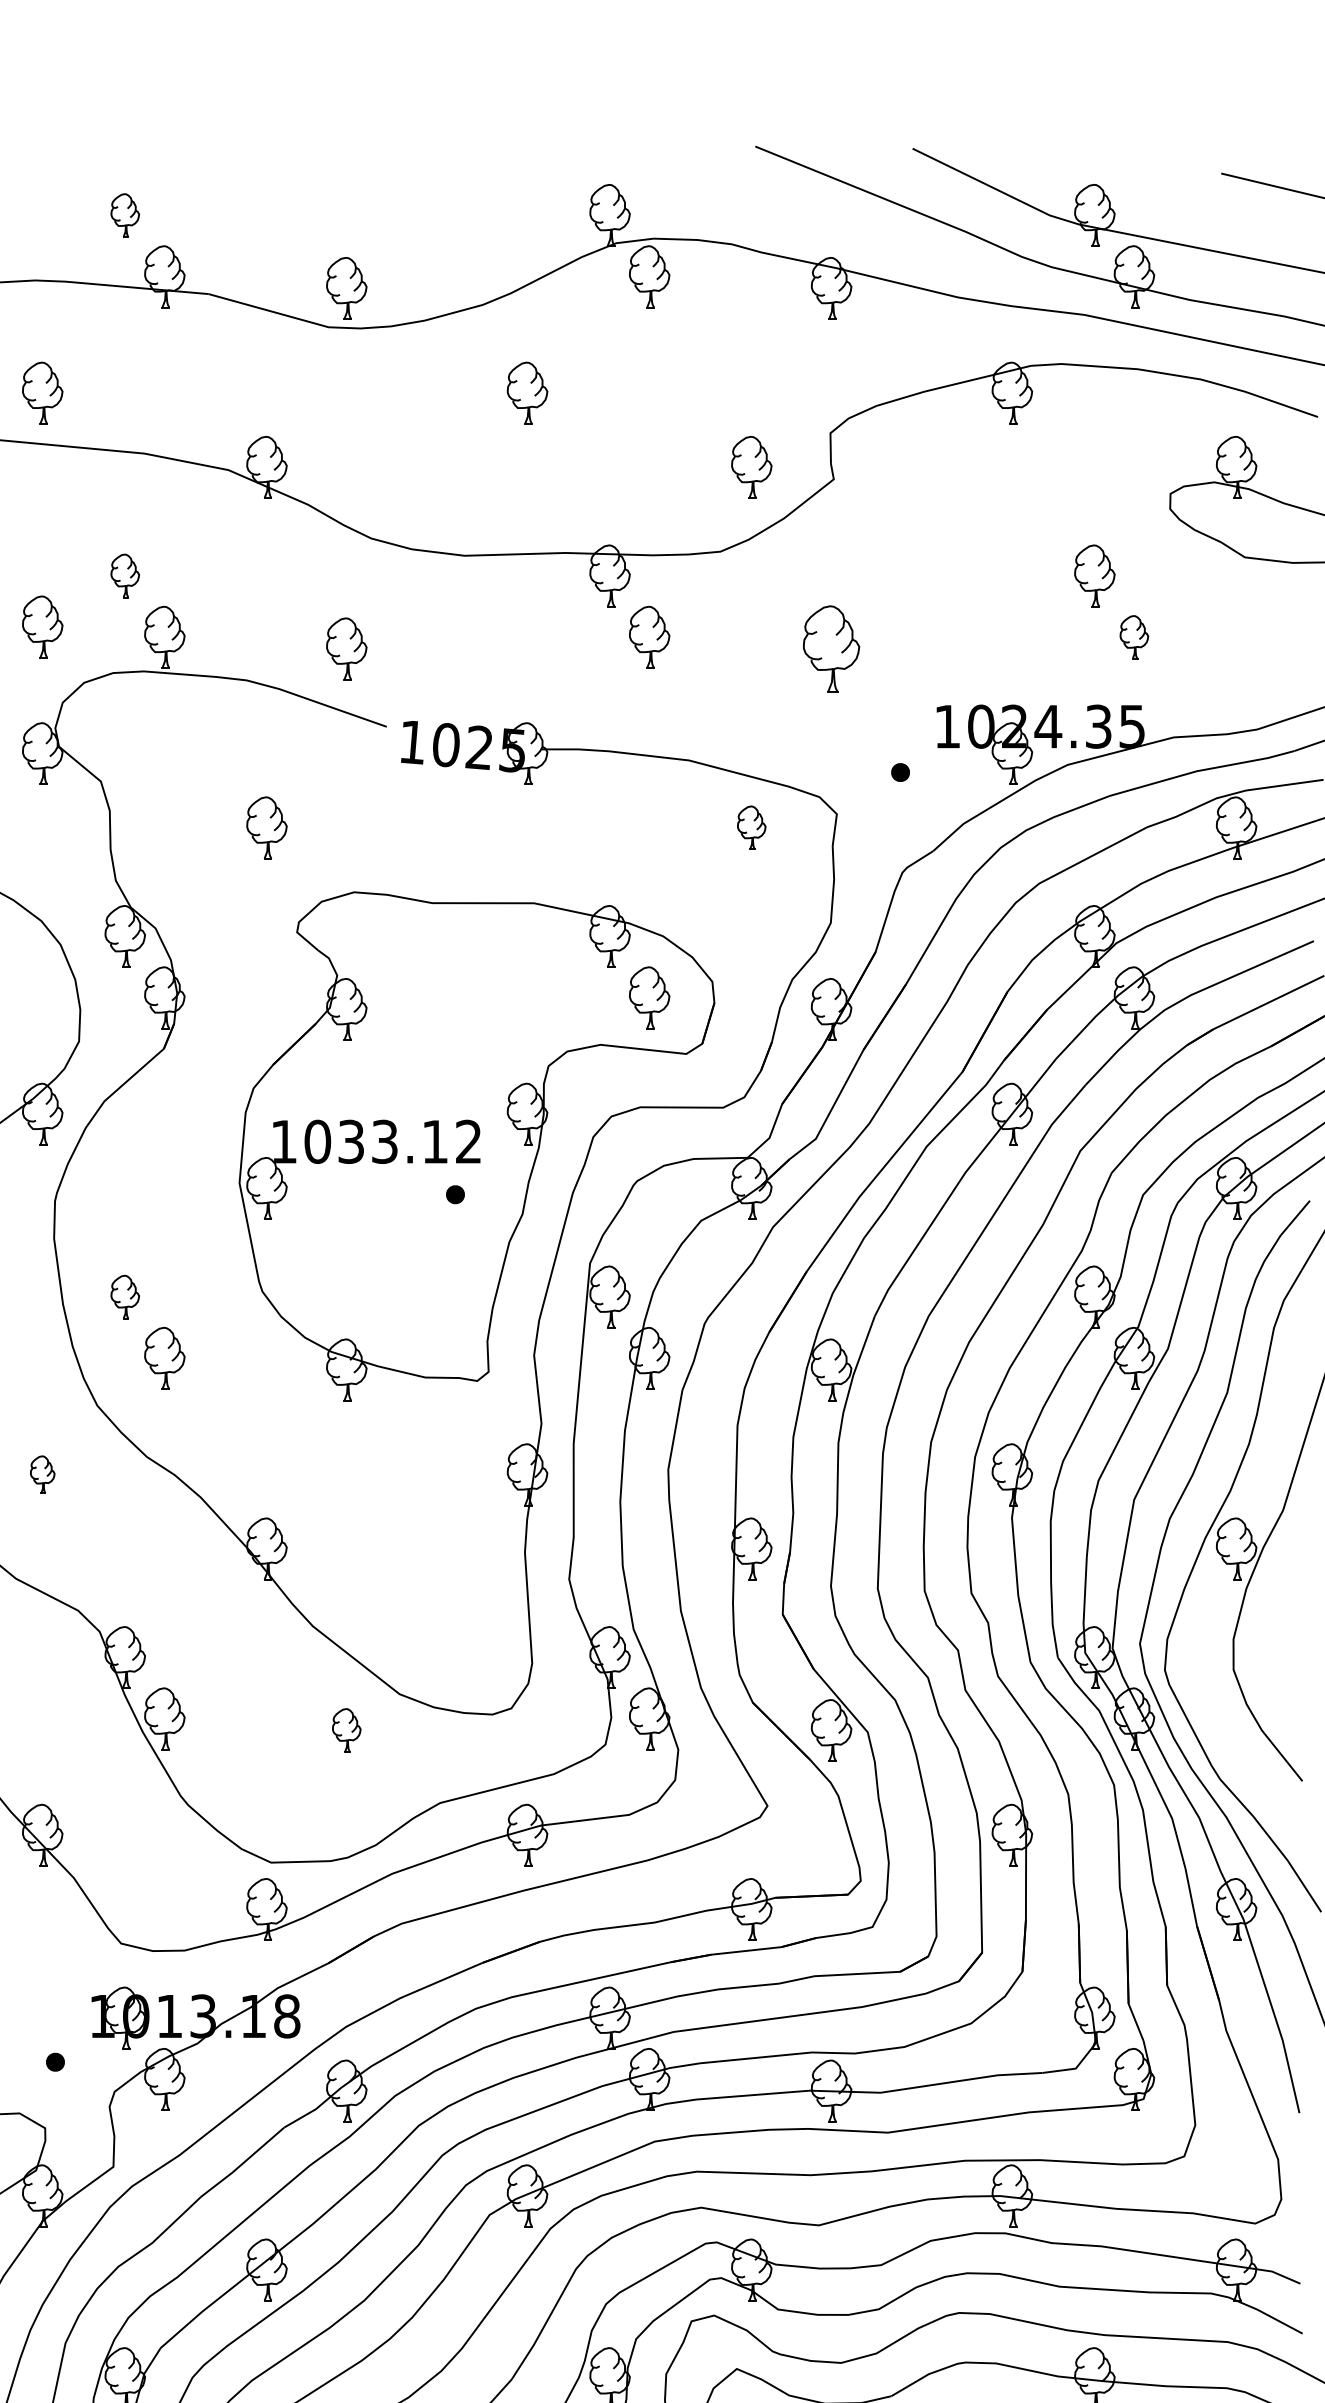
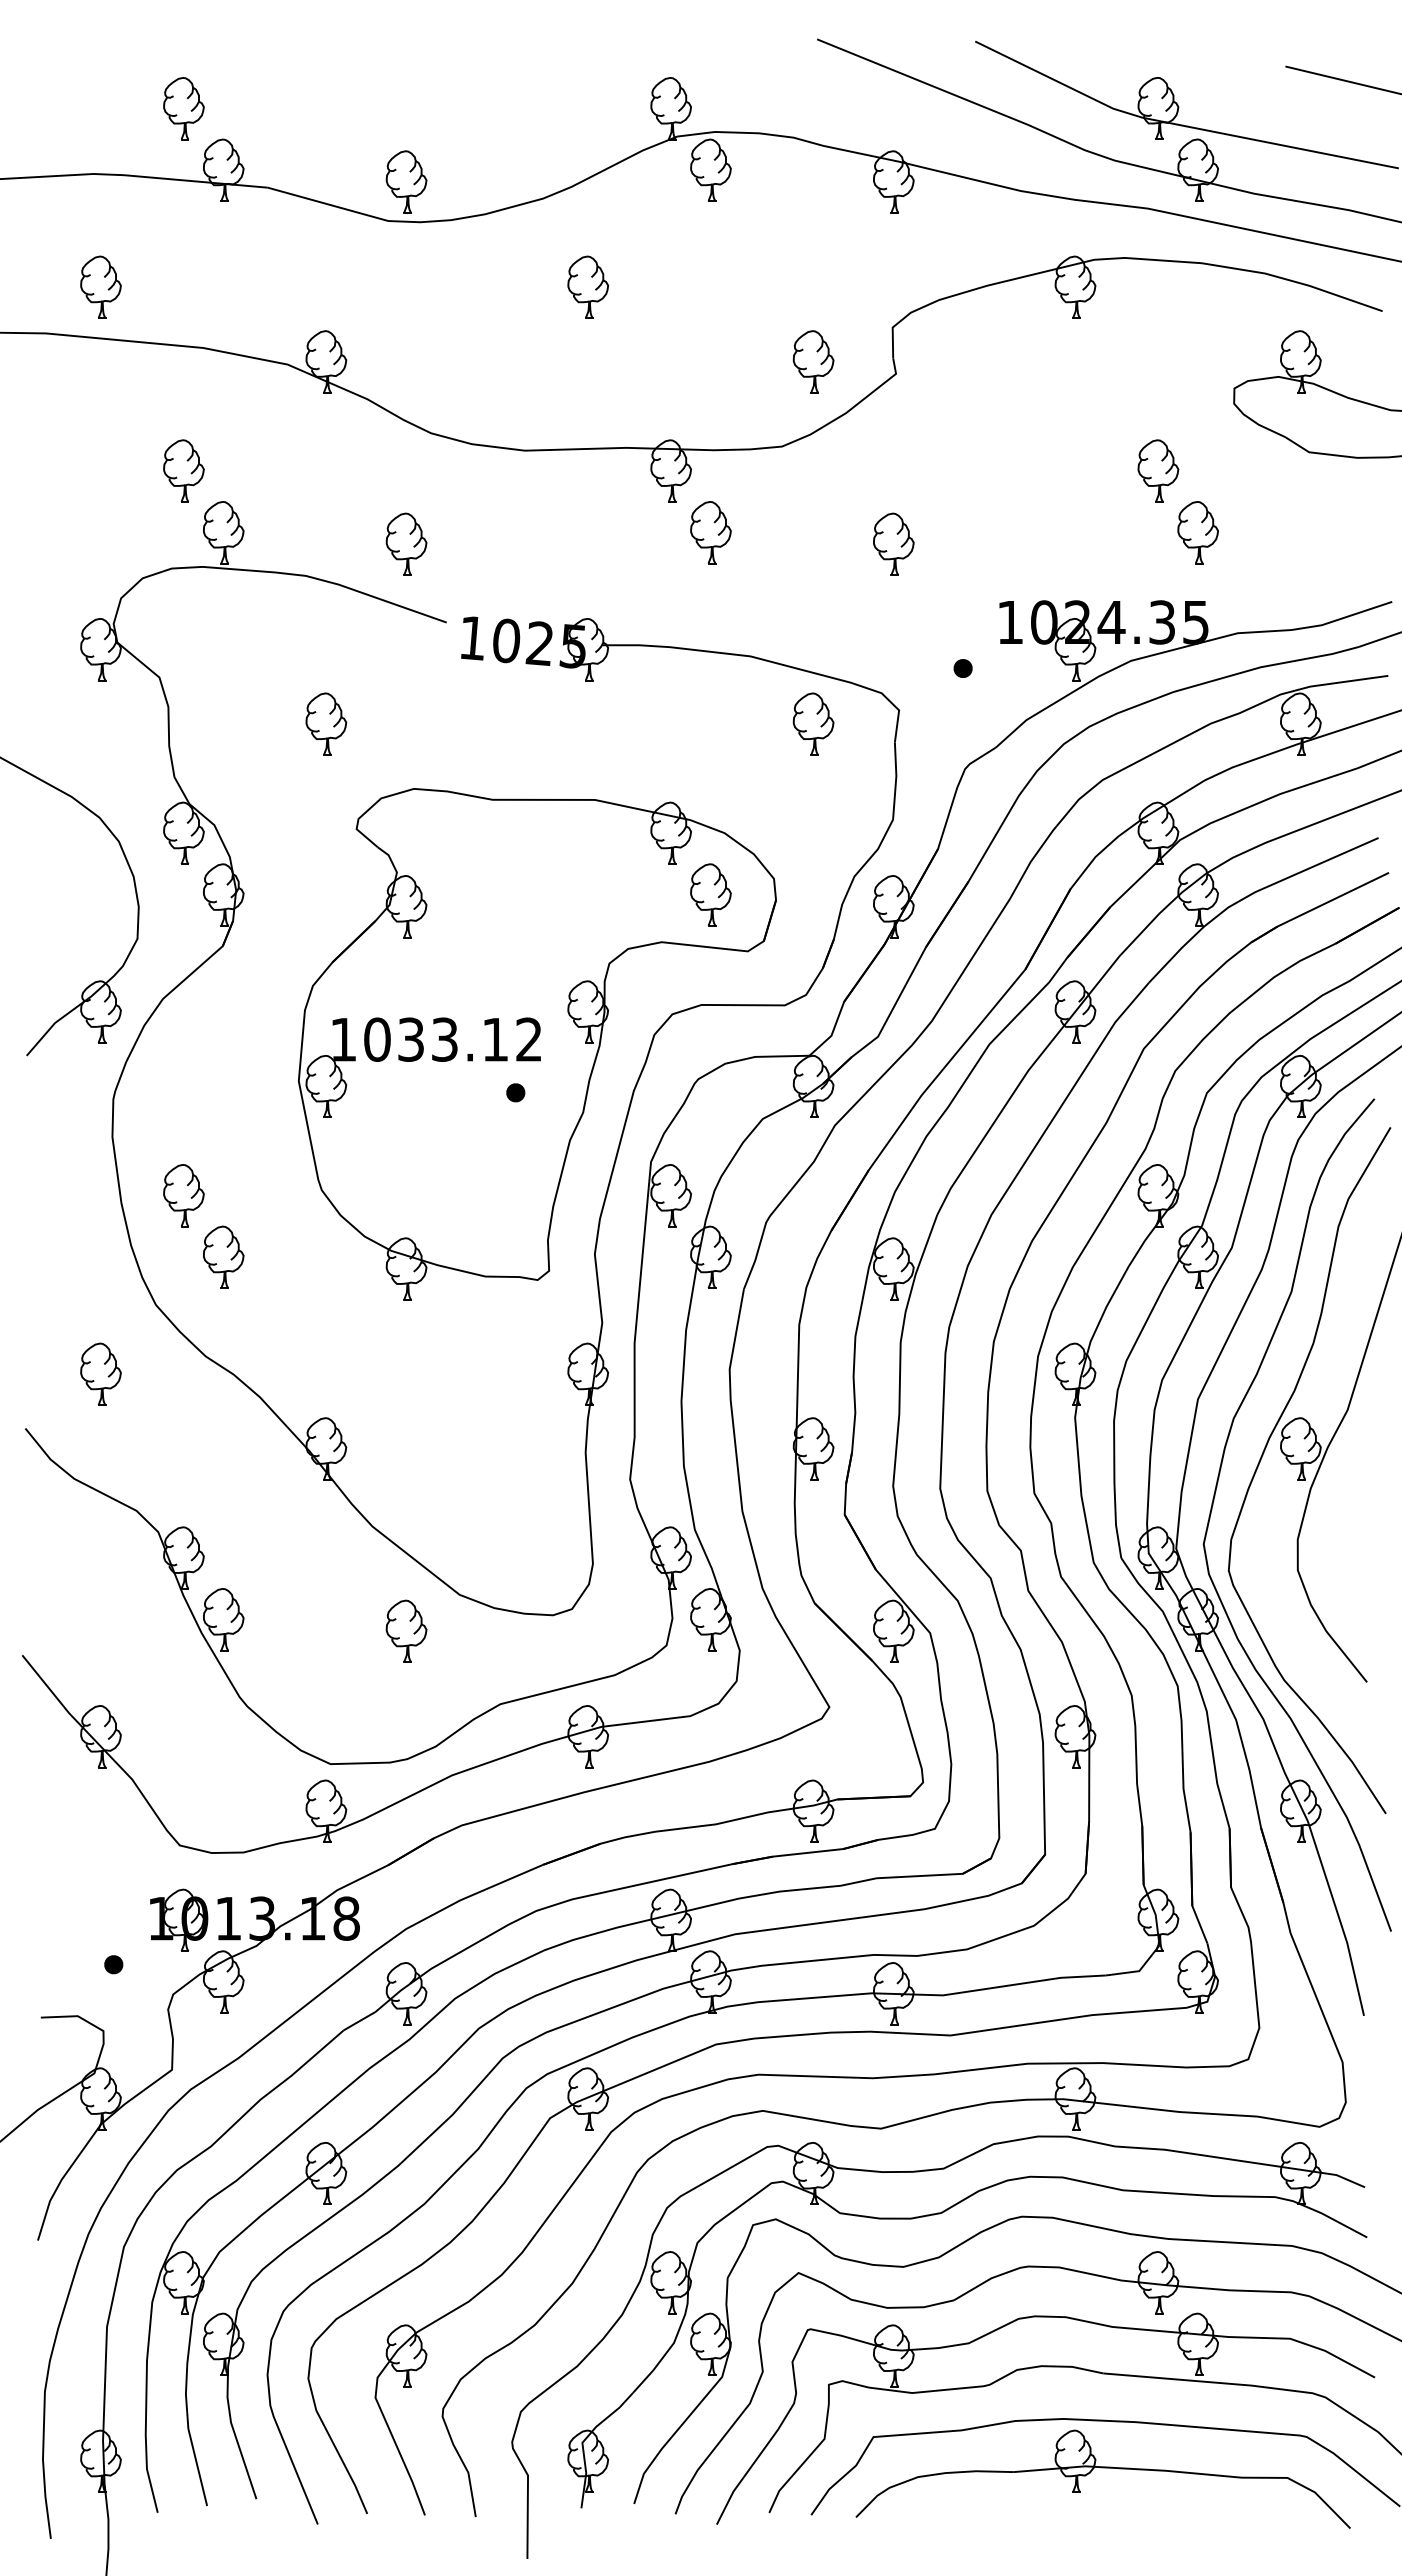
part: (124, 215) -> (183, 108), size x1.43
part: (124, 575) -> (183, 470), size x1.43
part: (42, 626) -> (100, 521), removed
part: (1133, 637) -> (1197, 532), size x1.43
part: (831, 648) -> (893, 543), size x0.71
part: (751, 827) -> (813, 723), size x1.43
part: (124, 1296) -> (183, 1195), size x1.43
part: (42, 1473) -> (100, 1373), size x1.67
part: (346, 1729) -> (406, 1630), size x1.43

